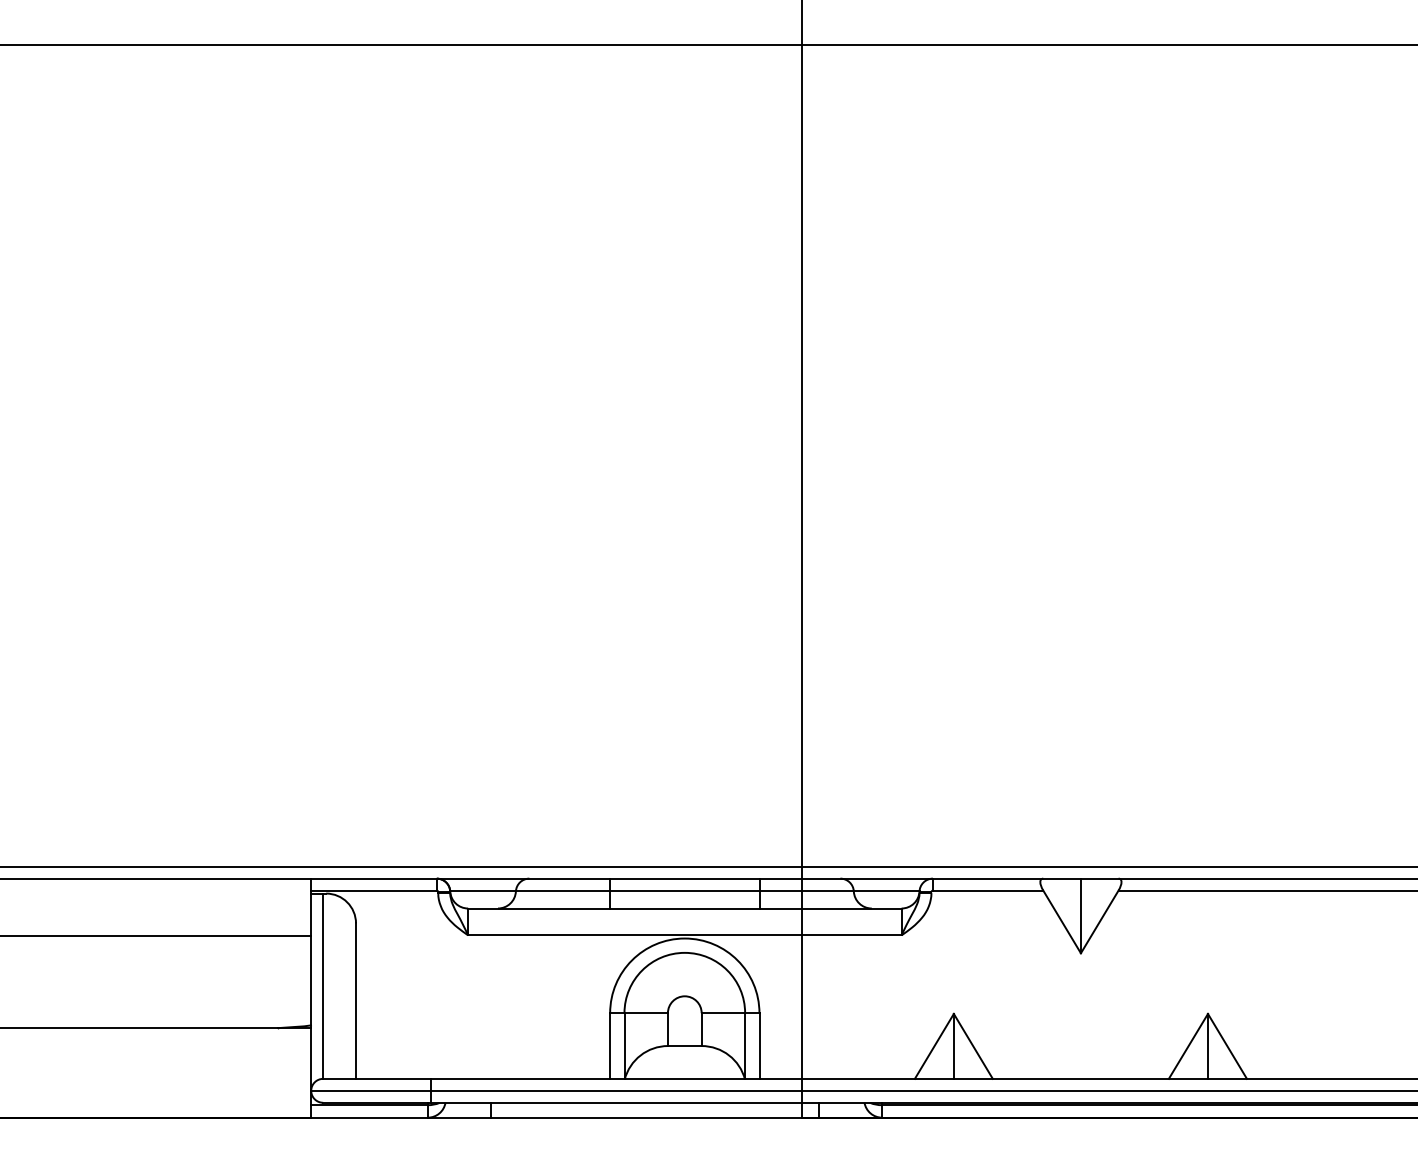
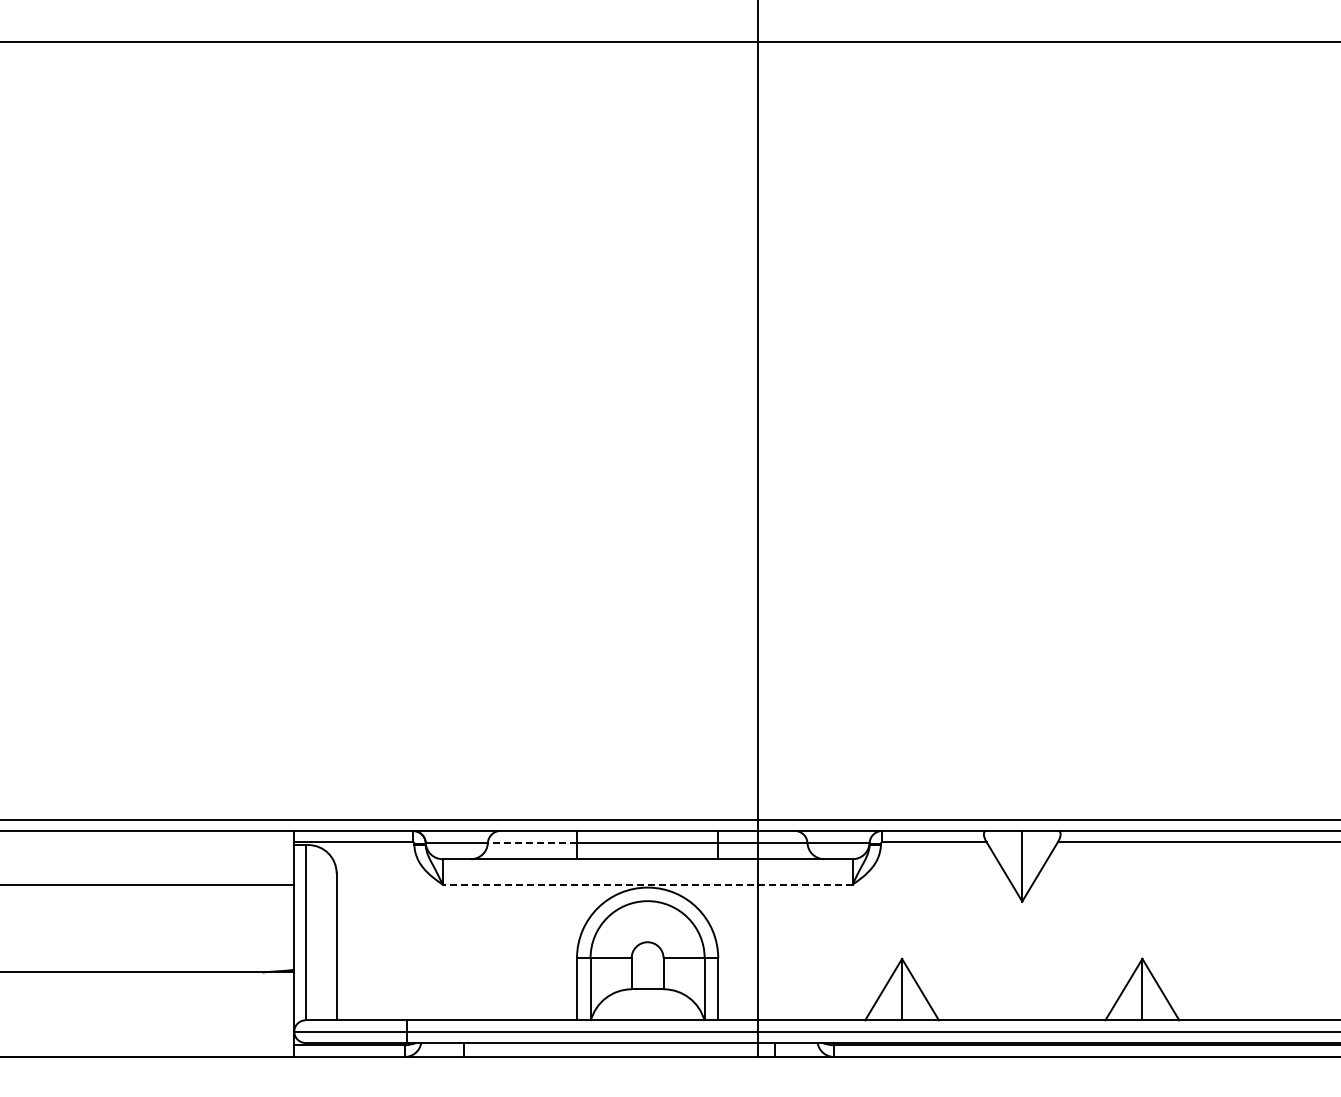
line: (563, 891) -> (532, 843), solid -> dashed
line: (684, 935) -> (647, 884), solid -> dashed

